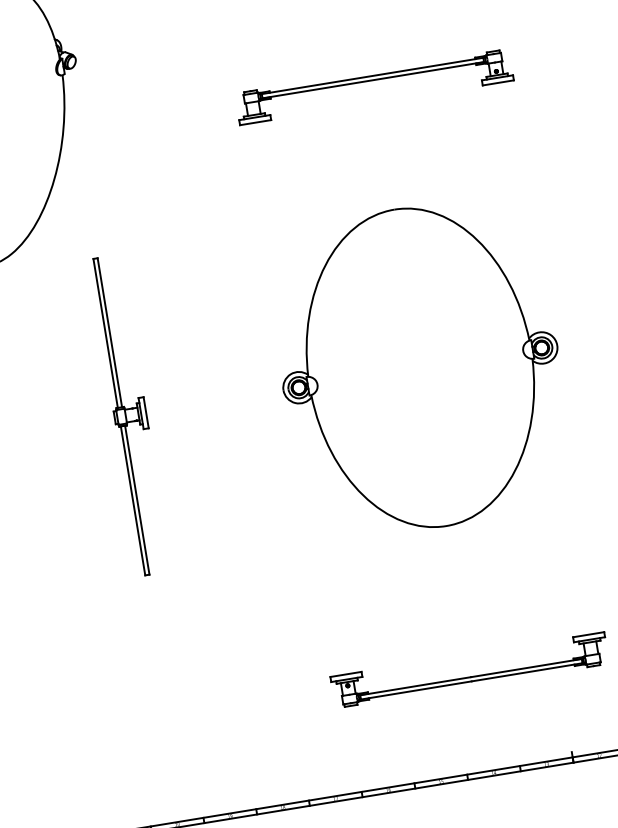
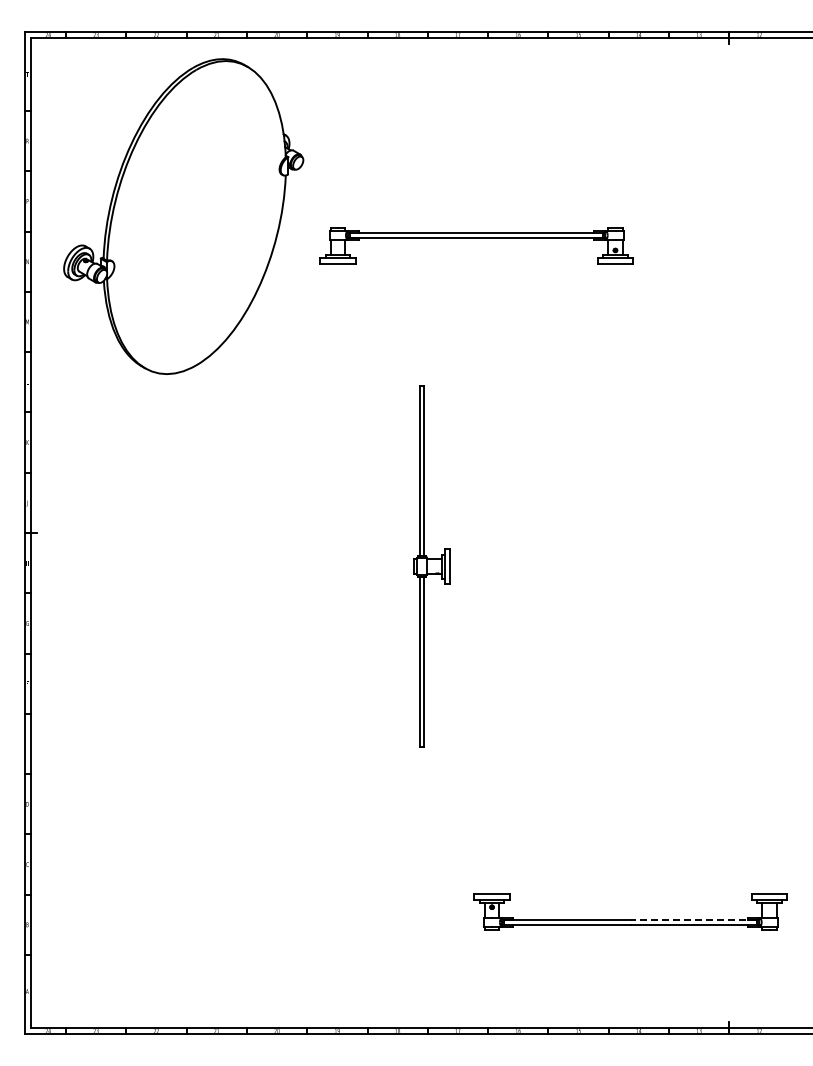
part: (373, 80) -> (476, 238), moved
part: (420, 367) -> (630, 566), removed
part: (129, 415) -> (431, 566), moved
line: (525, 668) -> (693, 920), solid -> dashed

